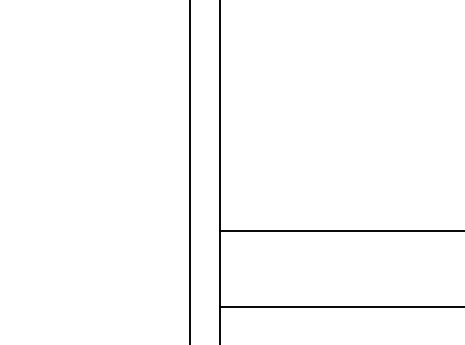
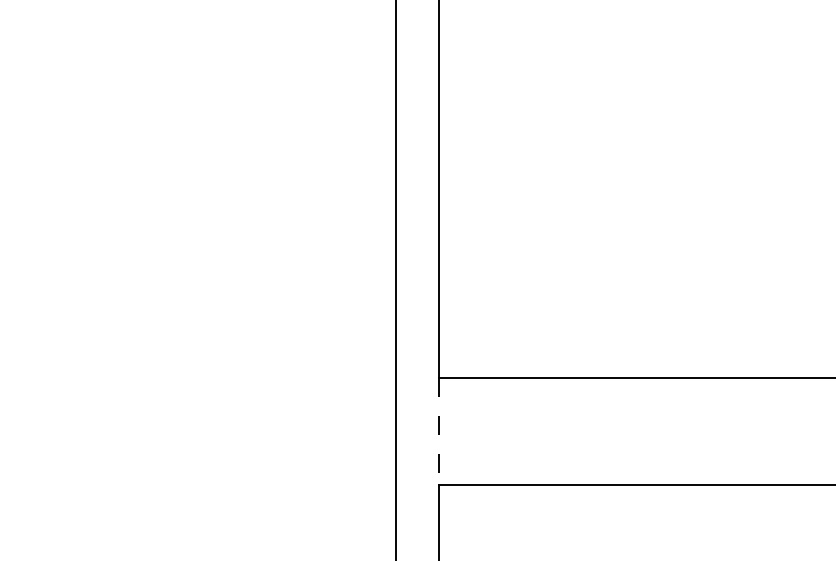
line: (220, 268) -> (438, 431), solid -> dashed

